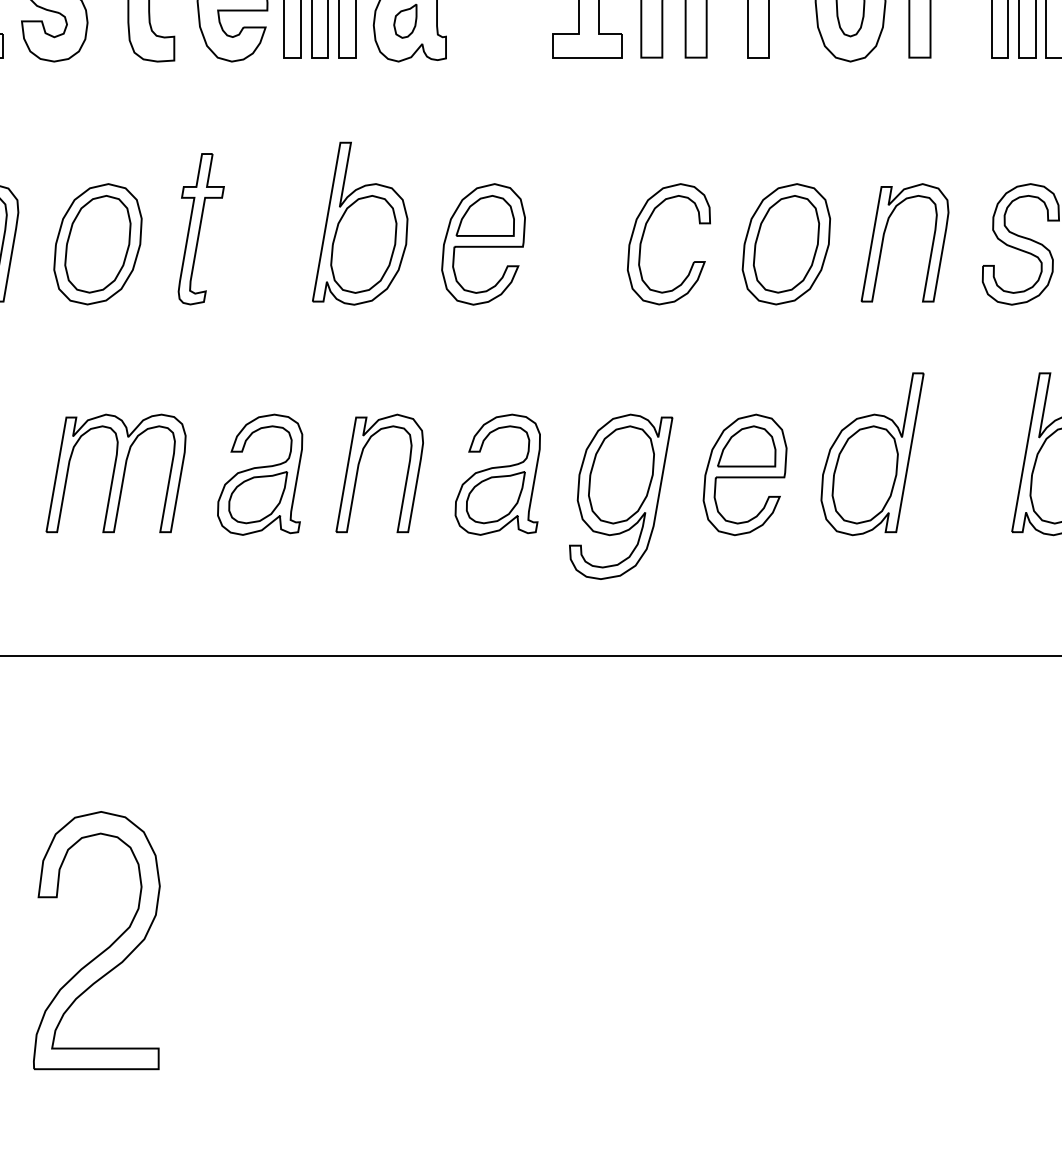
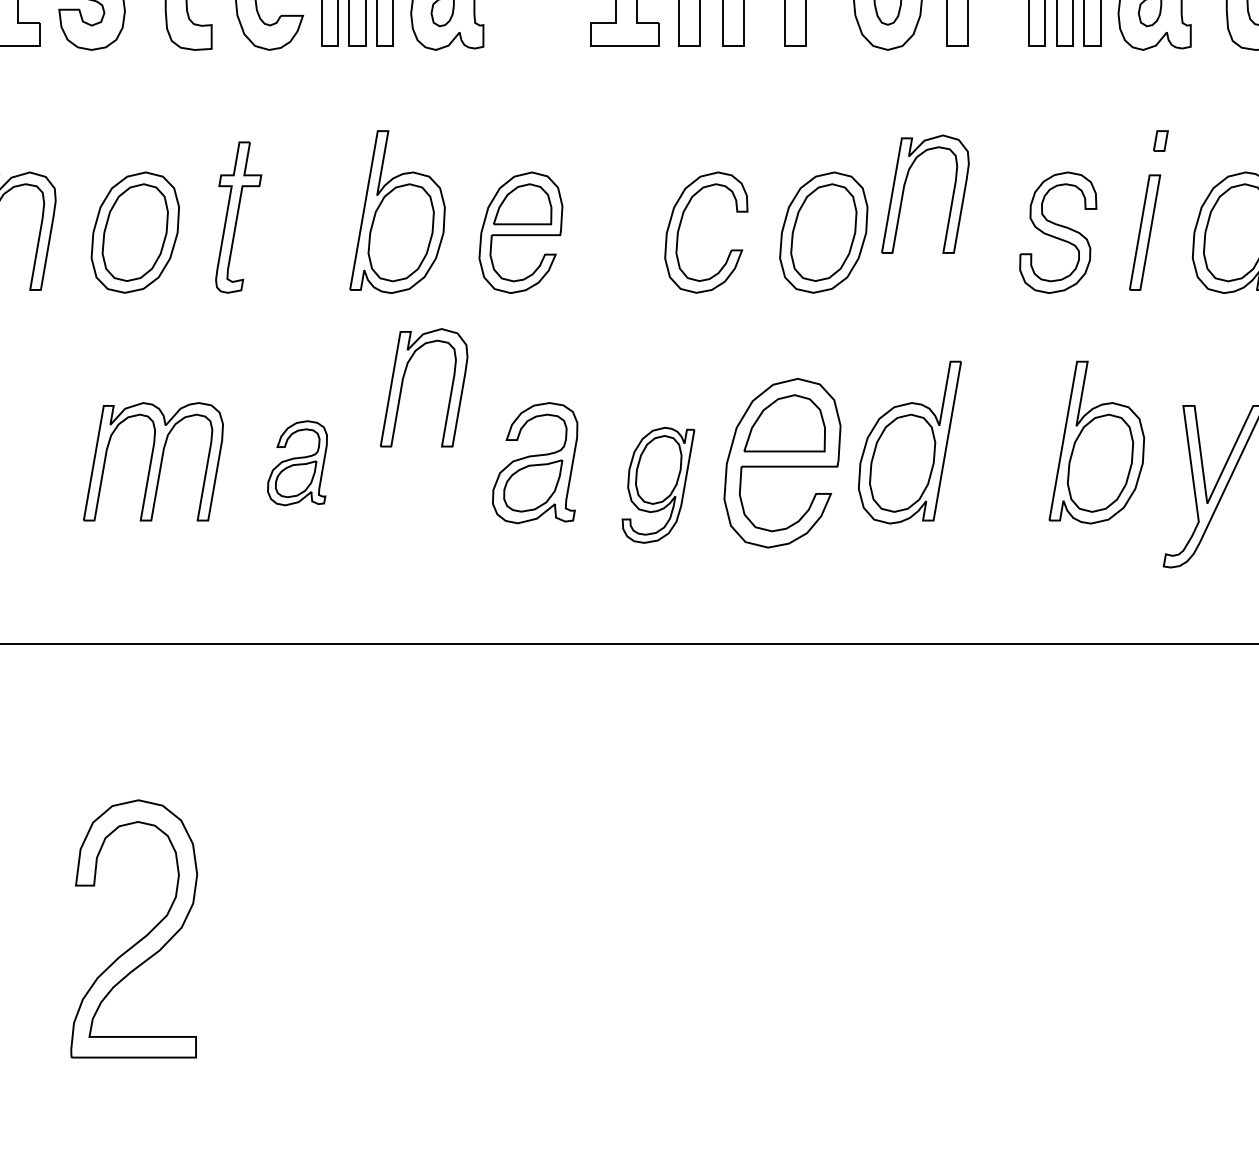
part: (884, 240) -> (904, 191), moved
part: (359, 468) -> (403, 382), moved
part: (260, 475) -> (297, 463), size x0.7
part: (745, 475) -> (782, 463), size x1.4
part: (621, 497) -> (658, 485), size x0.7

